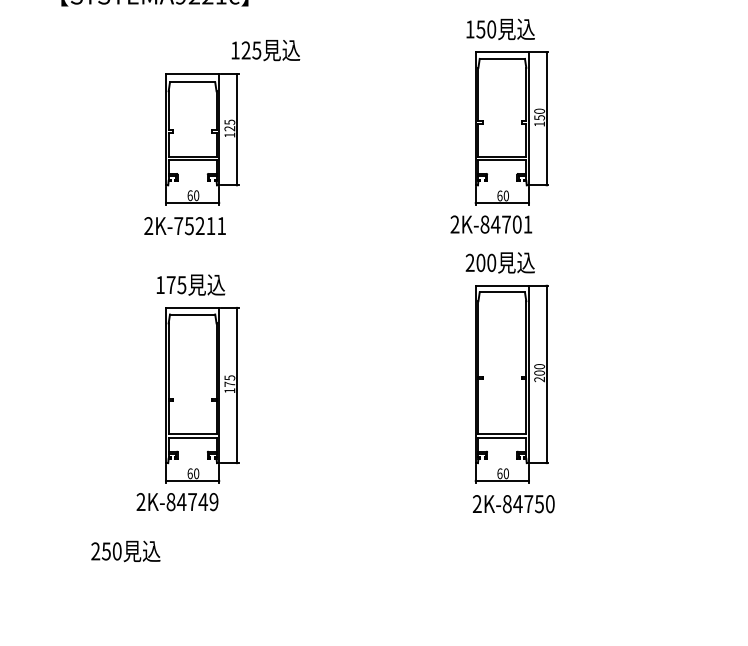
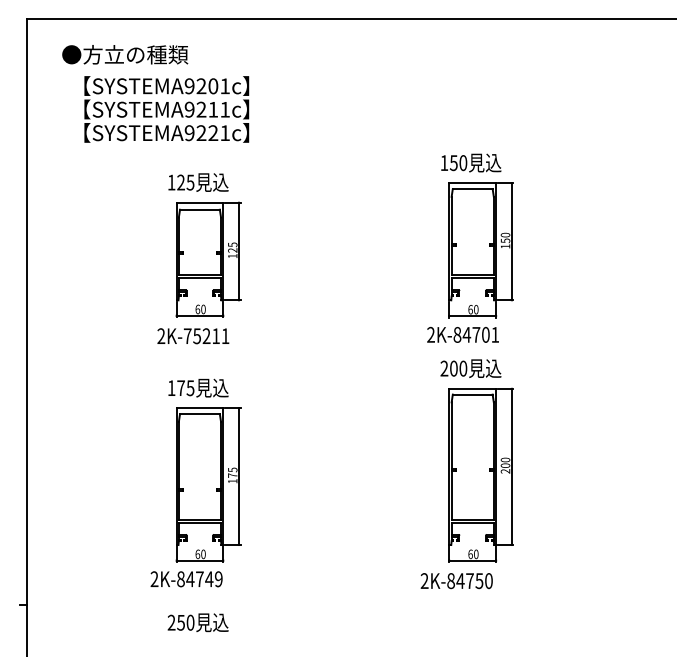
text: (265, 50) -> (198, 182), moved
text: (513, 504) -> (456, 581), moved
text: (125, 551) -> (197, 622), moved

